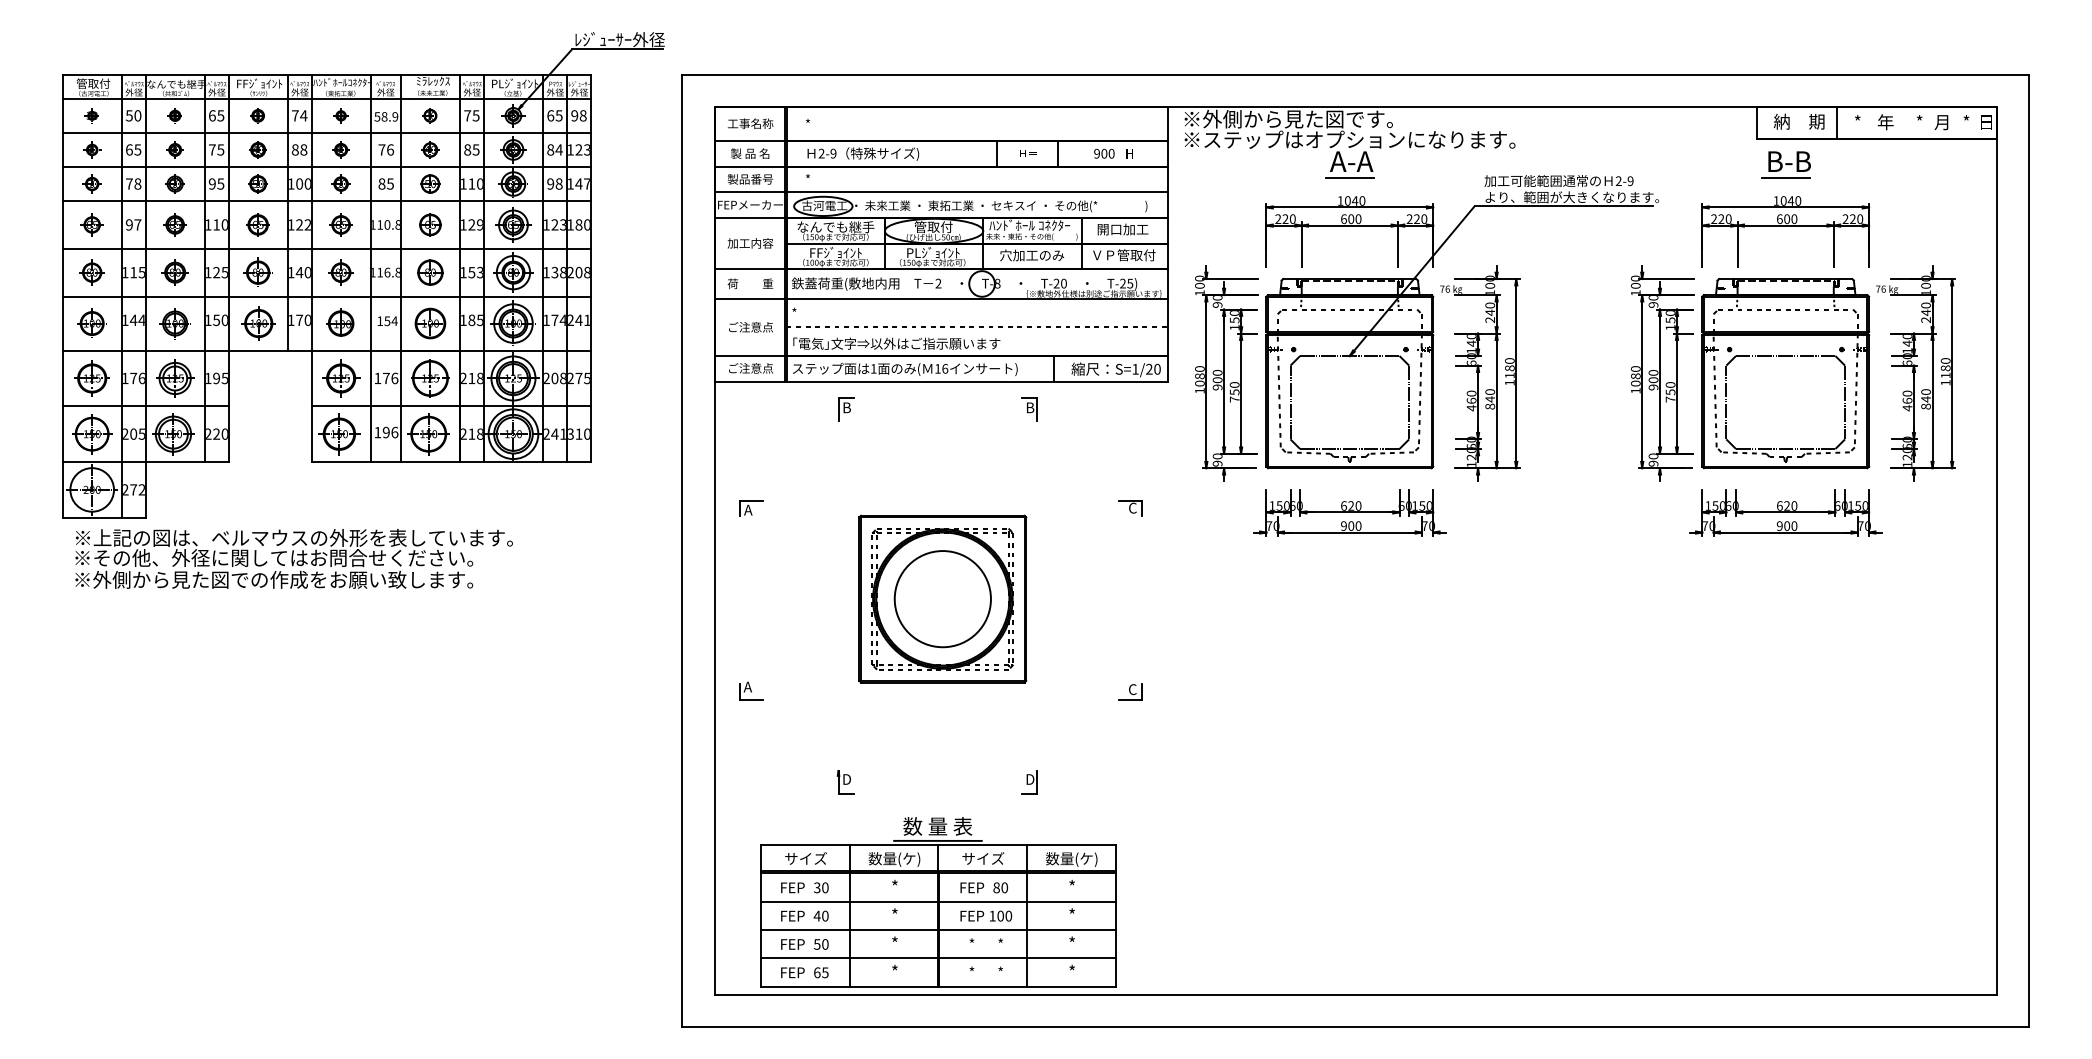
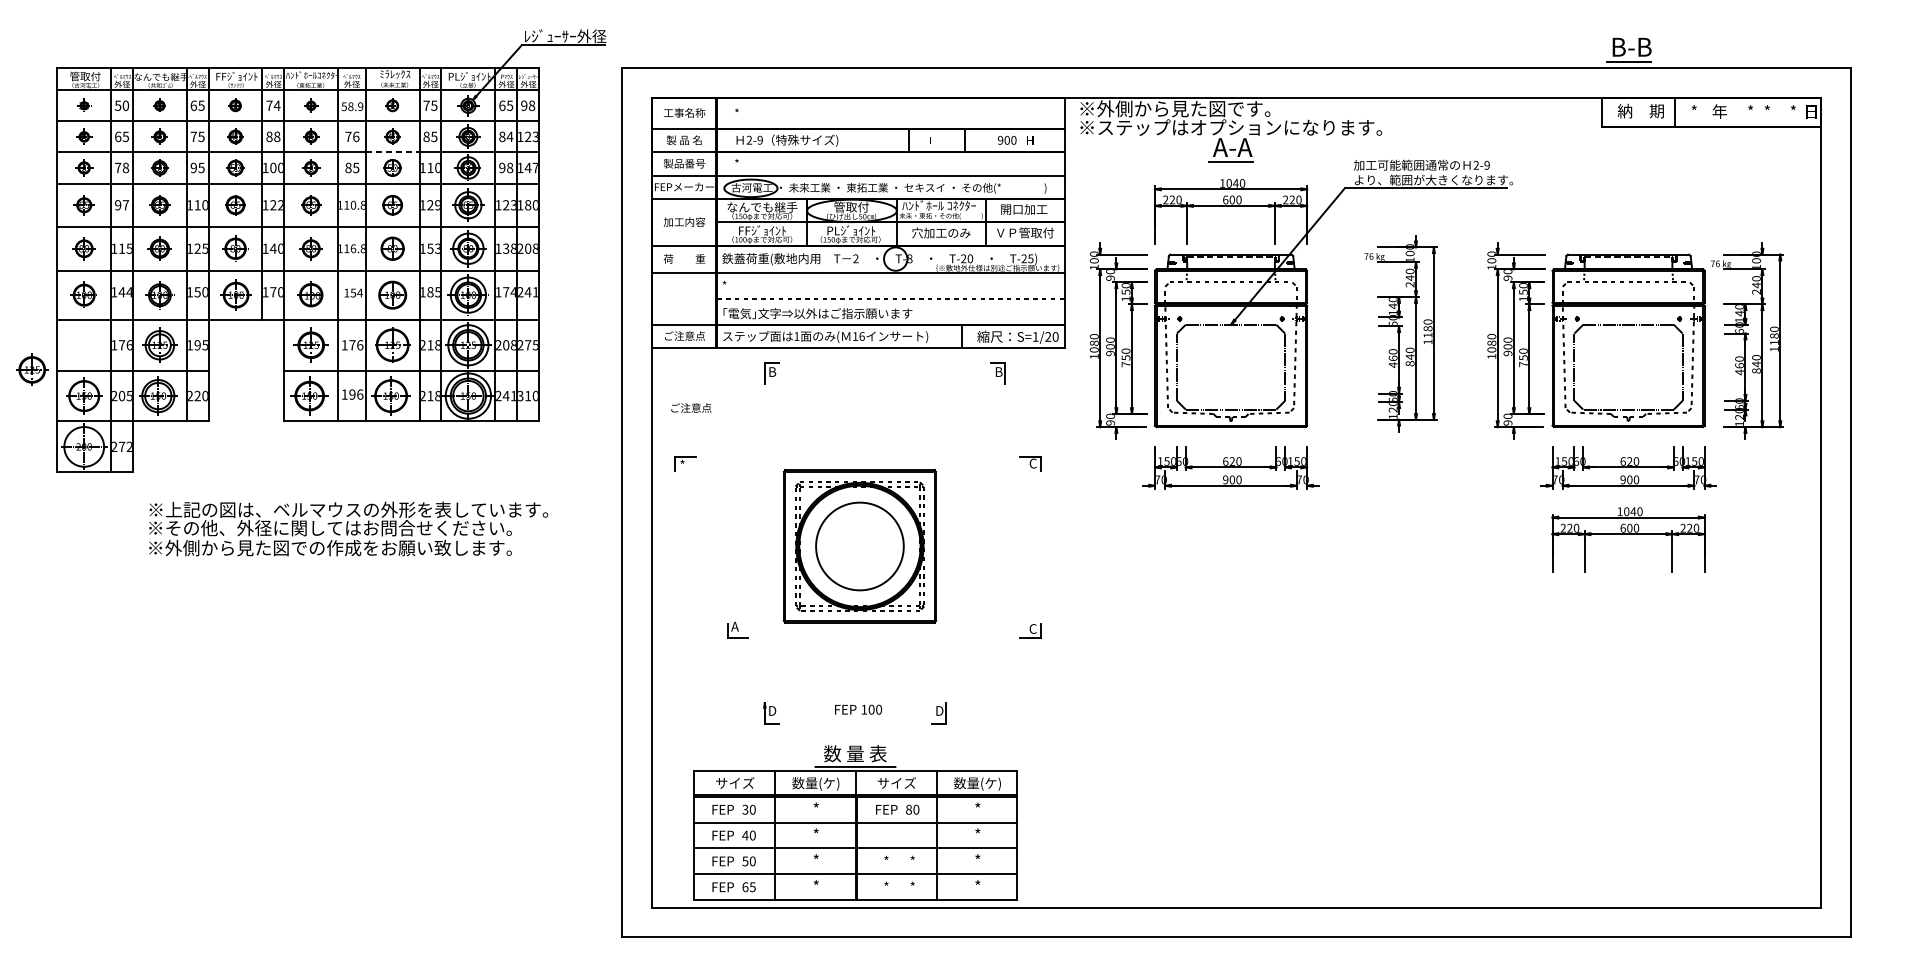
text: (1941, 122) -> (1770, 111), 月 -> *
part: (1785, 164) -> (1628, 49), moved
line: (430, 167) -> (392, 152), solid -> dashed
part: (1785, 231) -> (1628, 539), moved
text: (750, 327) -> (690, 408), moved
part: (1480, 373) -> (1401, 333), moved
part: (91, 378) -> (31, 369), moved
part: (1029, 409) -> (998, 373), moved
text: (748, 509) -> (682, 464), A -> *
text: (293, 558) -> (348, 528), moved
part: (751, 690) -> (738, 629), moved
text: (986, 915) -> (858, 709), moved

